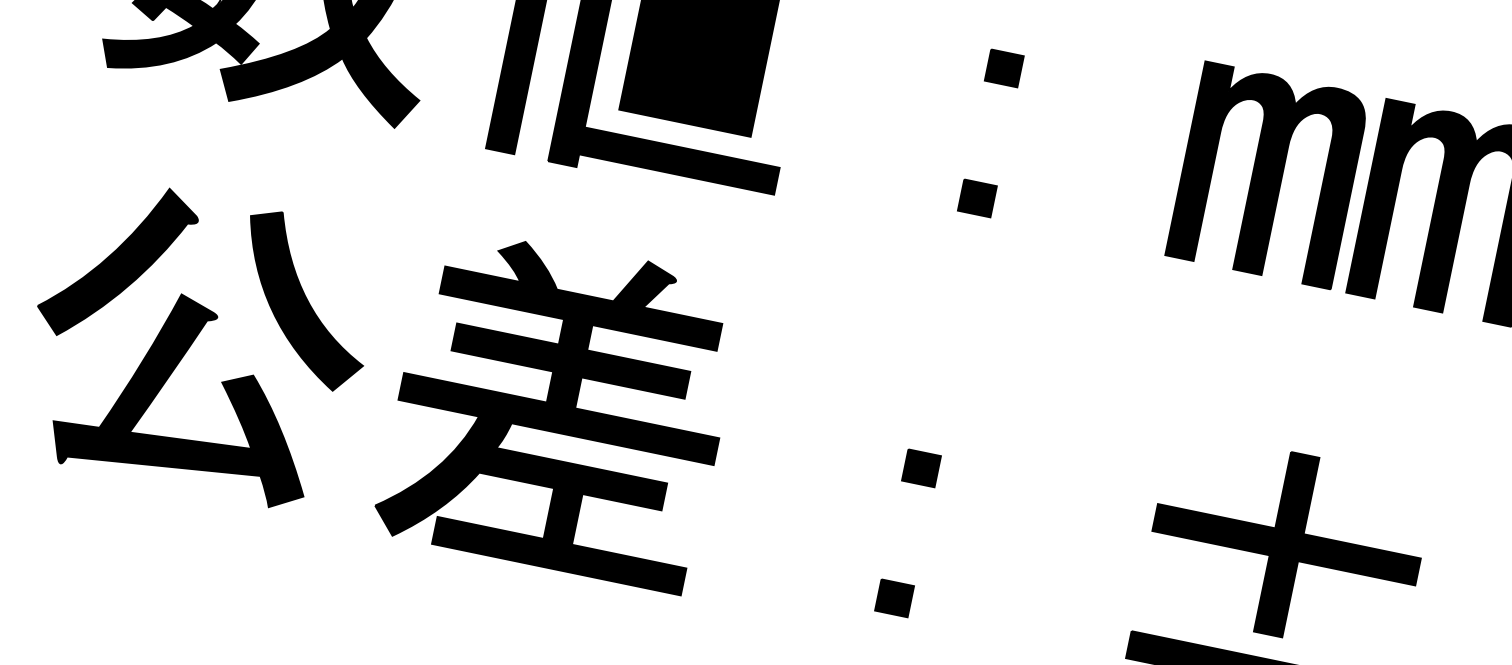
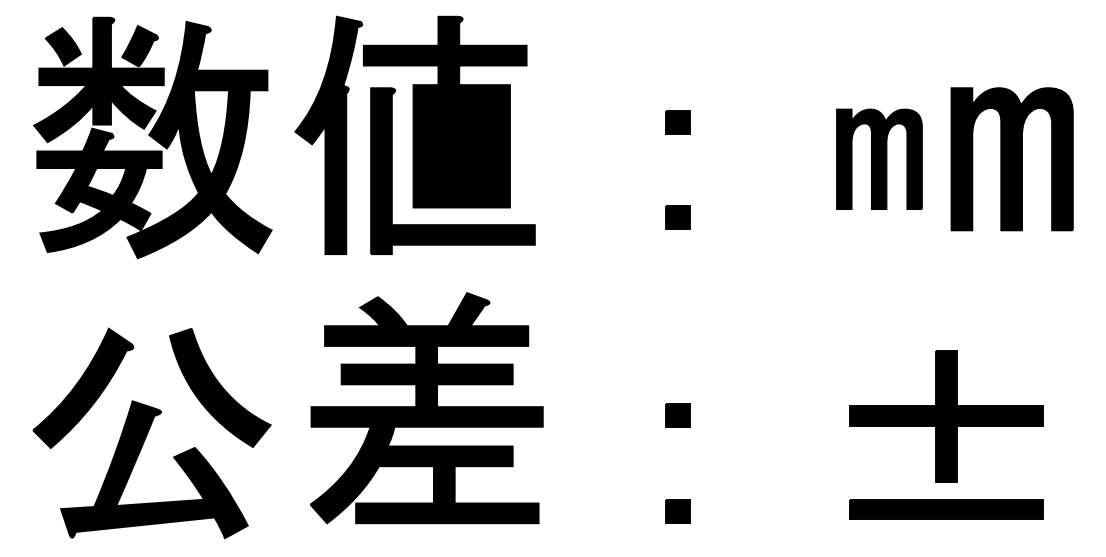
part: (1268, 175) -> (879, 159), size x0.7
part: (560, 407) -> (426, 408), moved

